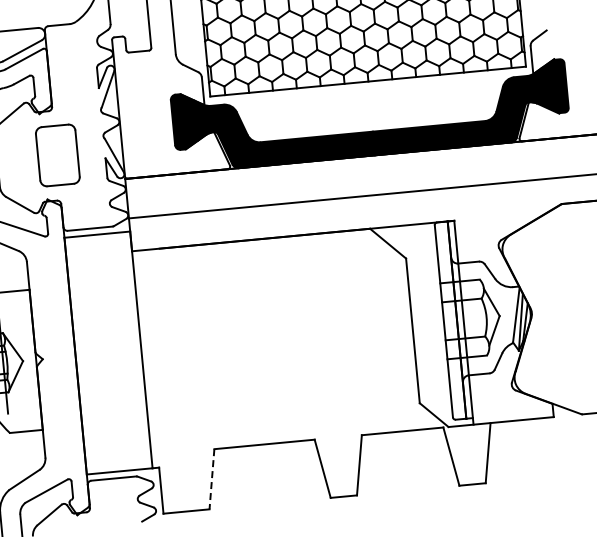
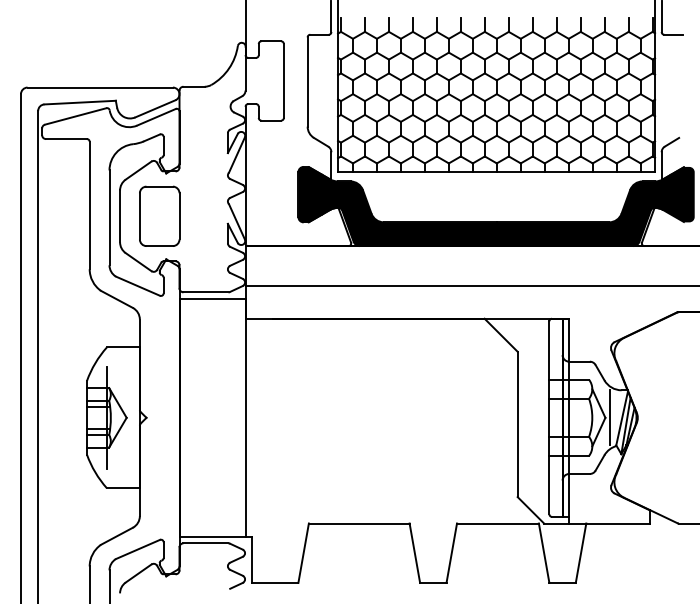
part: (57, 154) -> (159, 215), moved
line: (504, 315) -> (610, 417), added
line: (211, 479) -> (303, 553), dashed -> solid

